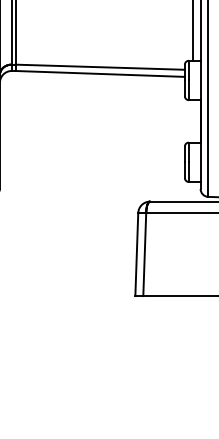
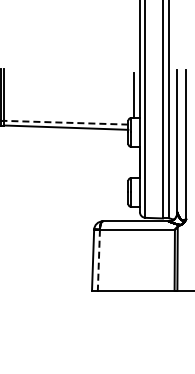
line: (99, 66) -> (65, 122), solid -> dashed
line: (144, 255) -> (98, 260), solid -> dashed

